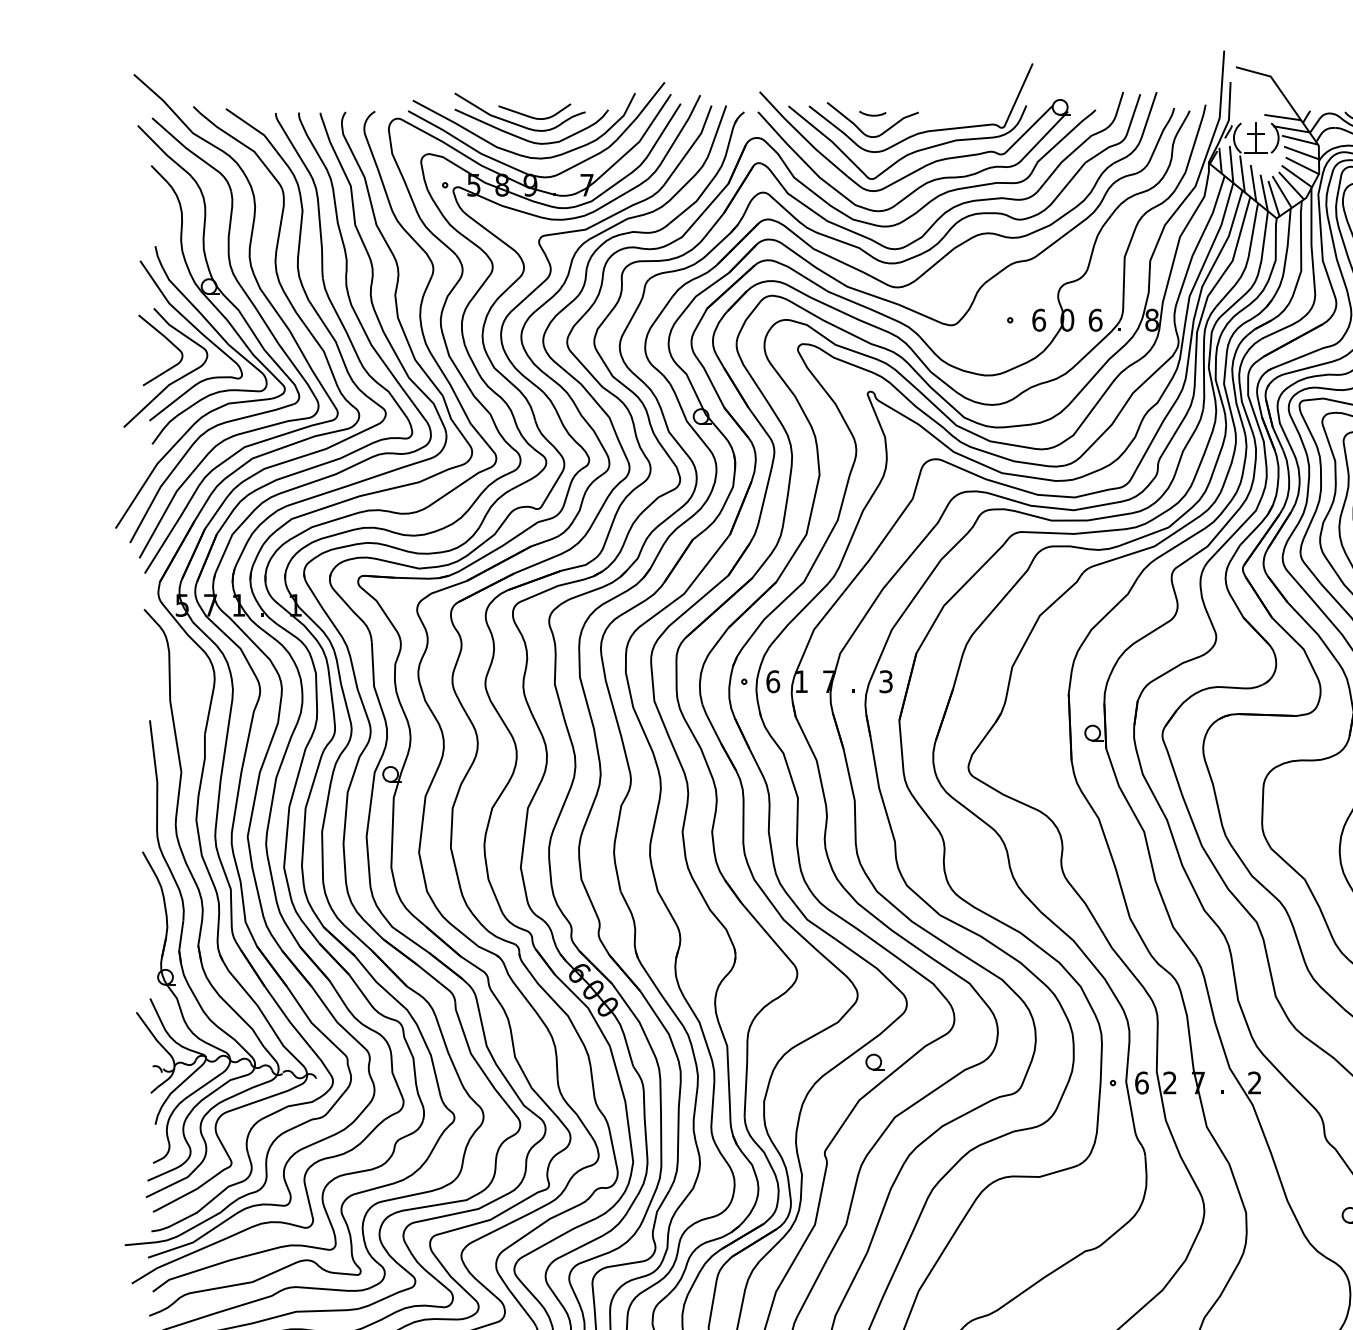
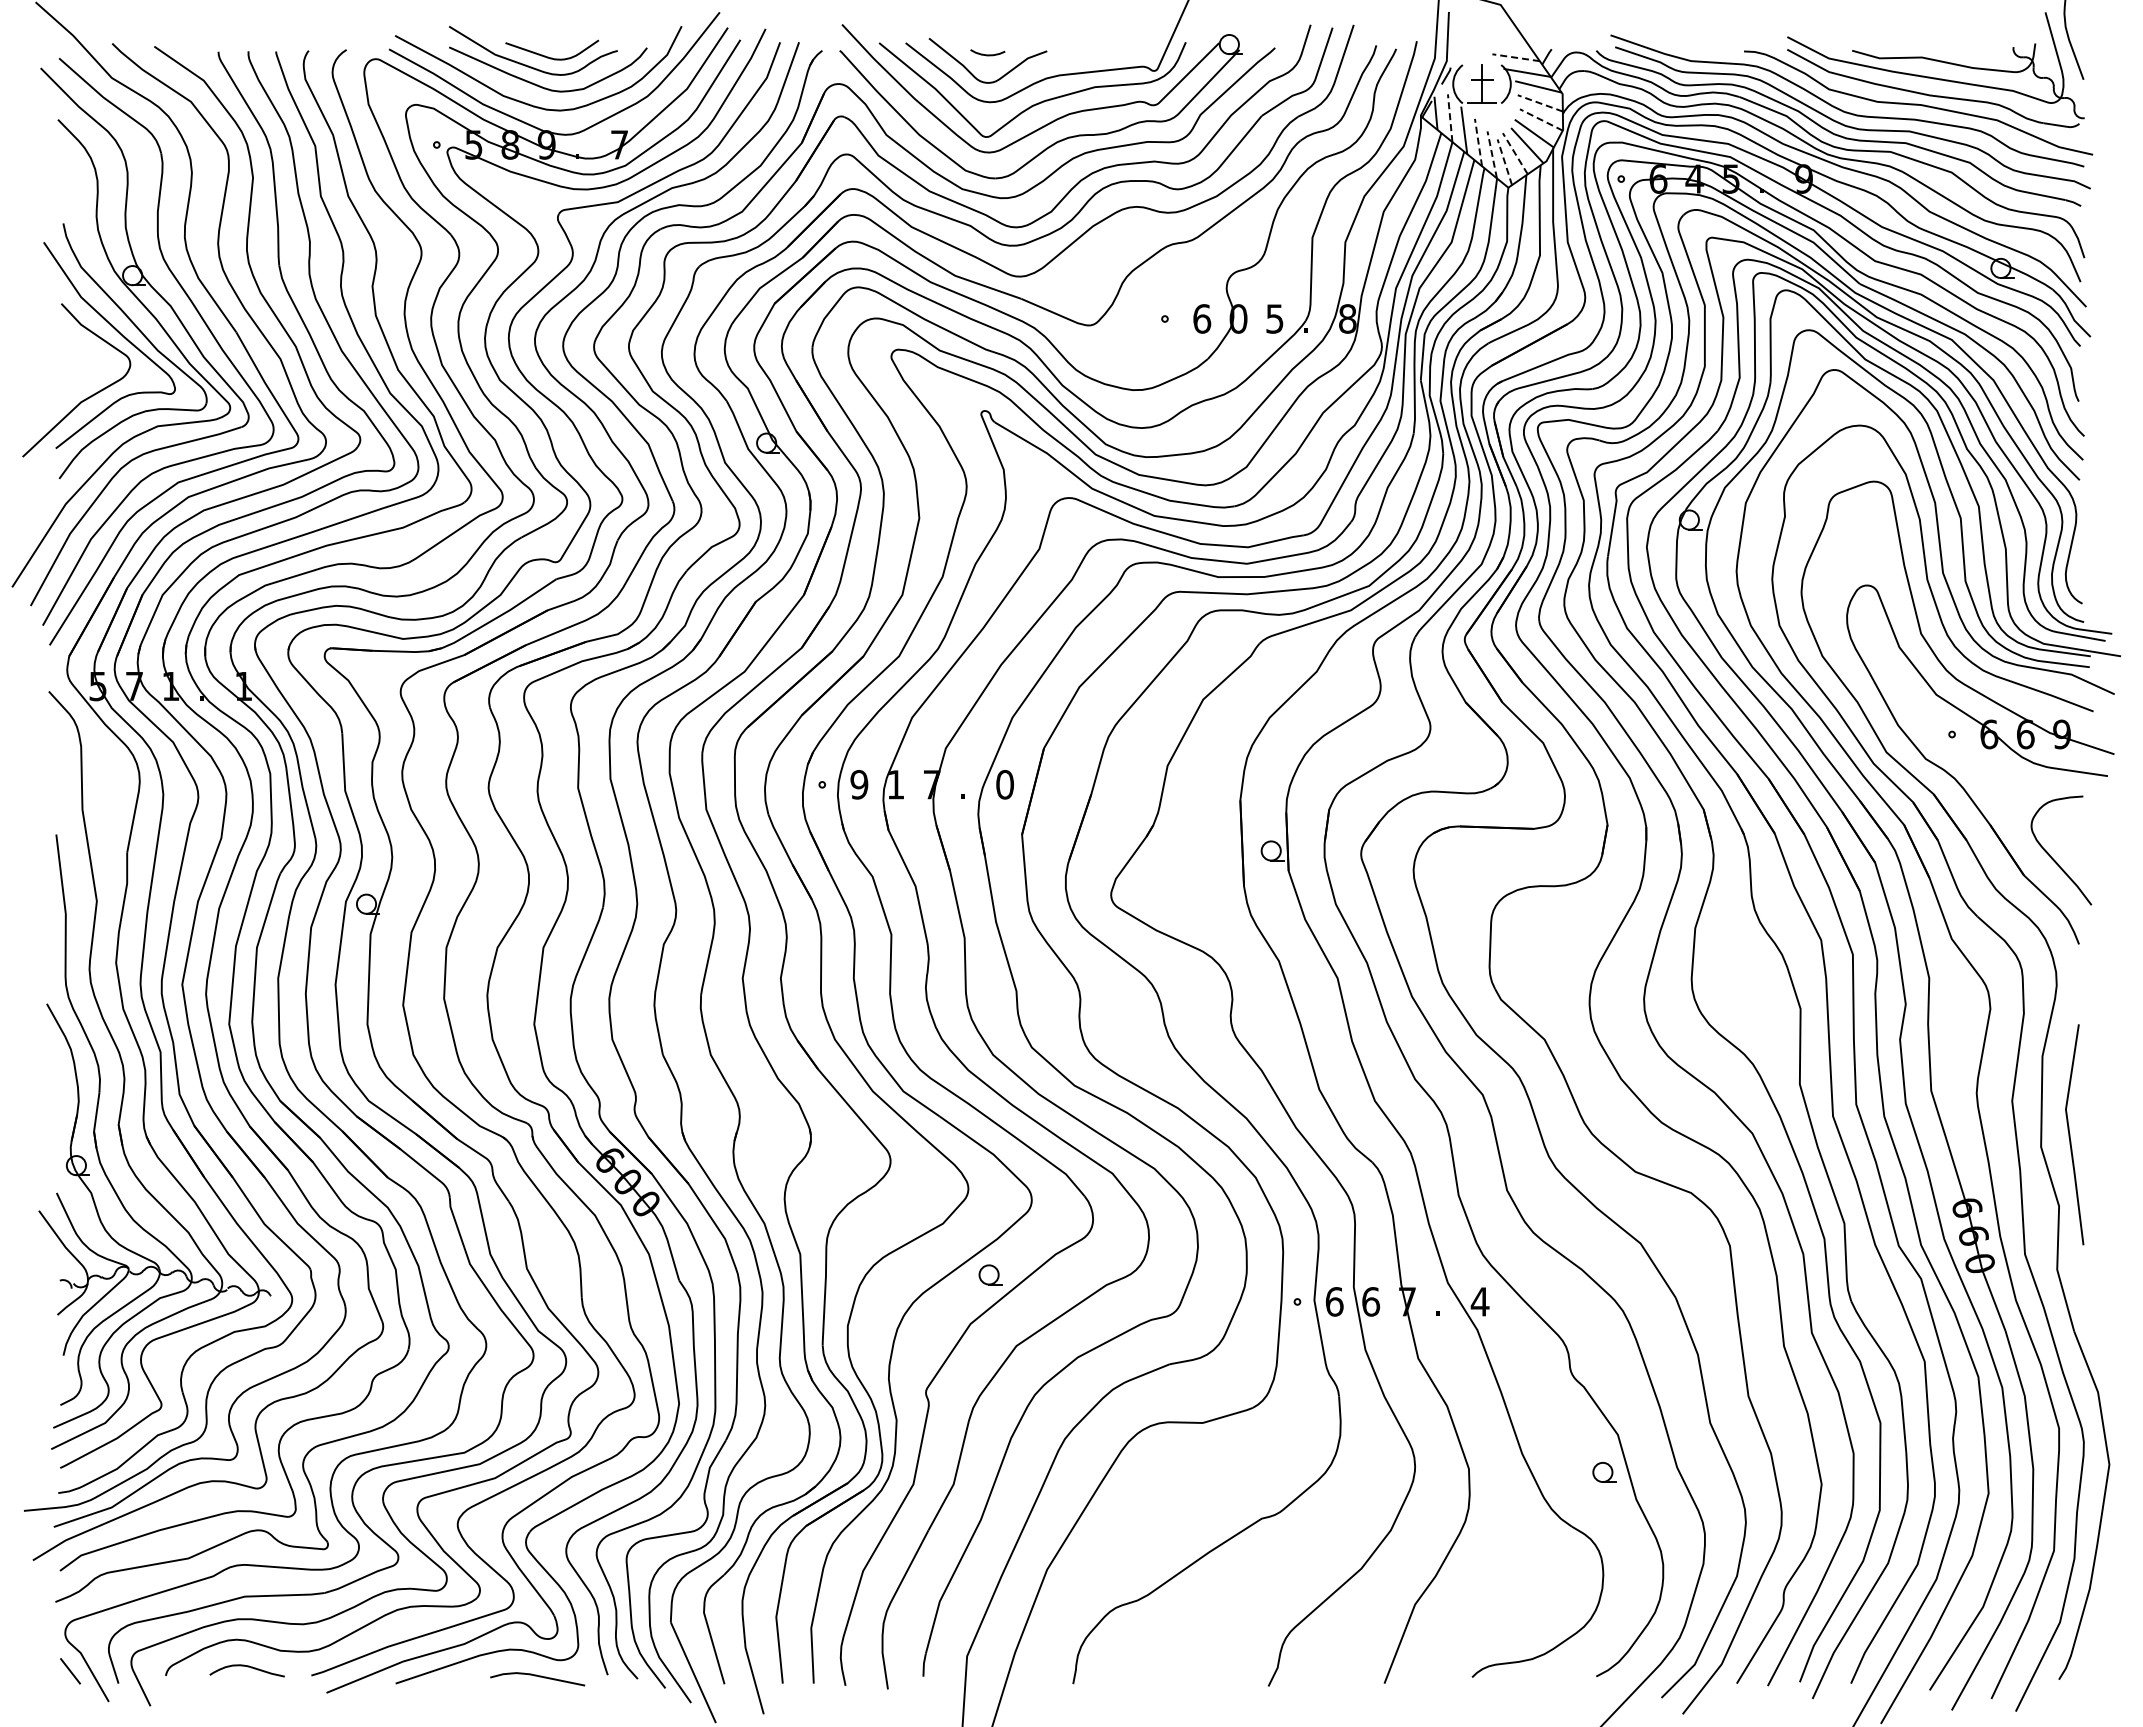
line: (1283, 117) -> (1516, 57), solid -> dashed
line: (1301, 153) -> (1540, 103), solid -> dashed
line: (1231, 164) -> (1450, 118), solid -> dashed
line: (1302, 165) -> (1541, 119), solid -> dashed
line: (1253, 183) -> (1478, 142), solid -> dashed
line: (1282, 191) -> (1515, 153), solid -> dashed
line: (1264, 192) -> (1492, 154), solid -> dashed
line: (1273, 198) -> (1504, 162), solid -> dashed
text: (1095, 319) -> (1274, 318), 6 -> 5
curve: (168, 341) -> (80, 346), removed
text: (773, 681) -> (859, 784), 6 -> 9
text: (885, 681) -> (1004, 784), 3 -> 0
text: (1170, 1082) -> (1371, 1301), 2 -> 6
text: (1254, 1082) -> (1479, 1301), 2 -> 4

